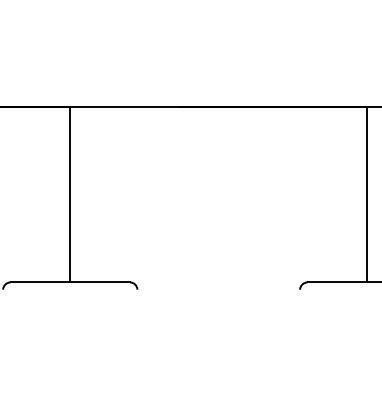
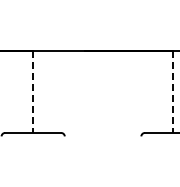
line: (70, 196) -> (33, 92), solid -> dashed
line: (366, 196) -> (172, 92), solid -> dashed

